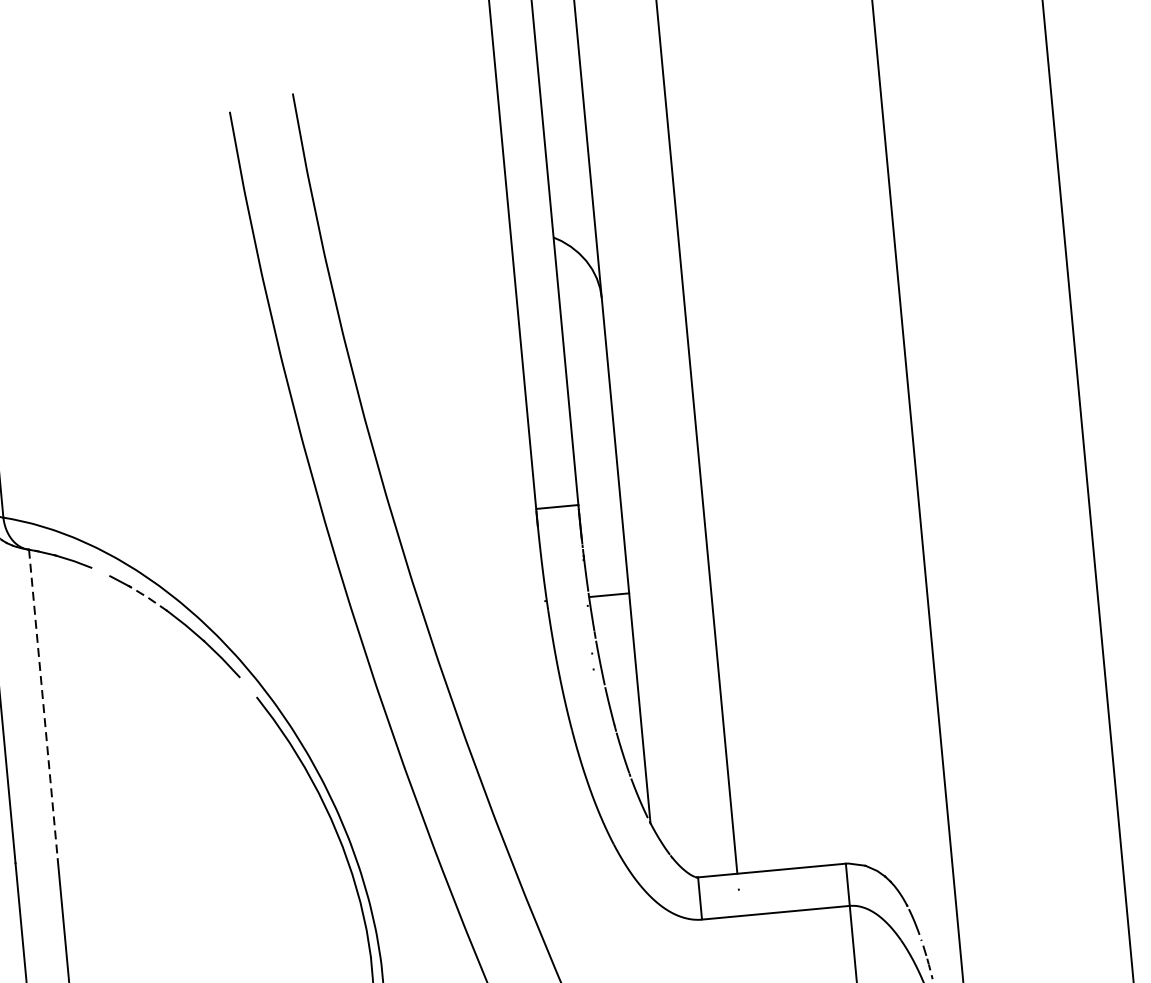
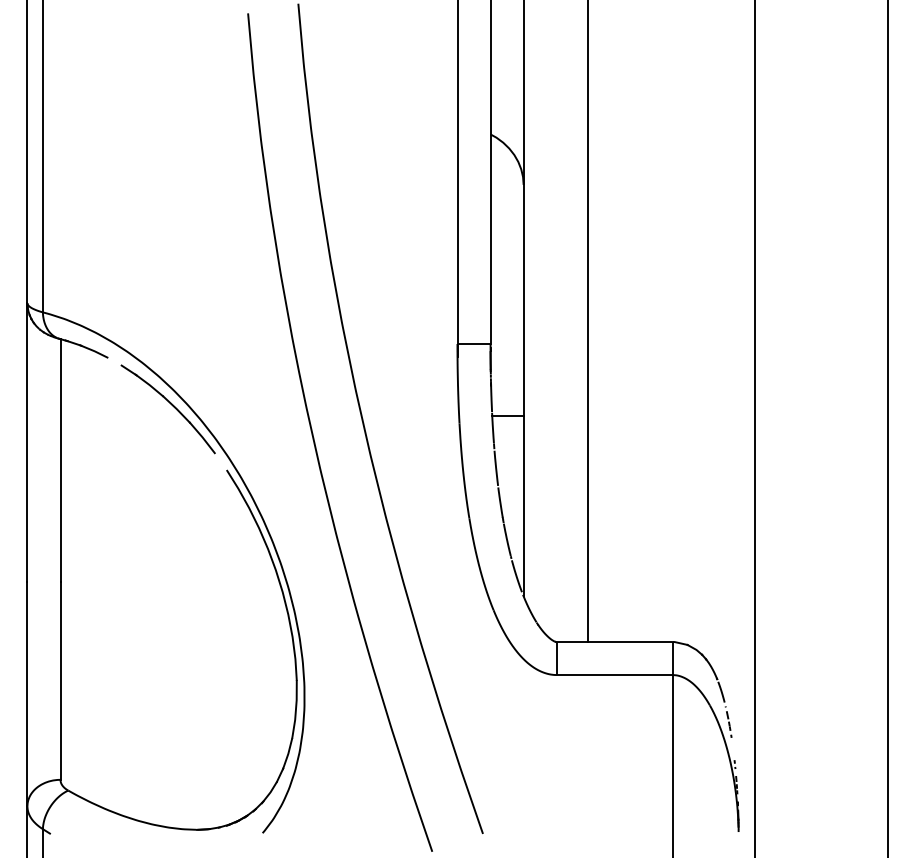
line: (148, 598) -> (149, 385), dashed -> solid
line: (43, 704) -> (60, 460), dashed -> solid

